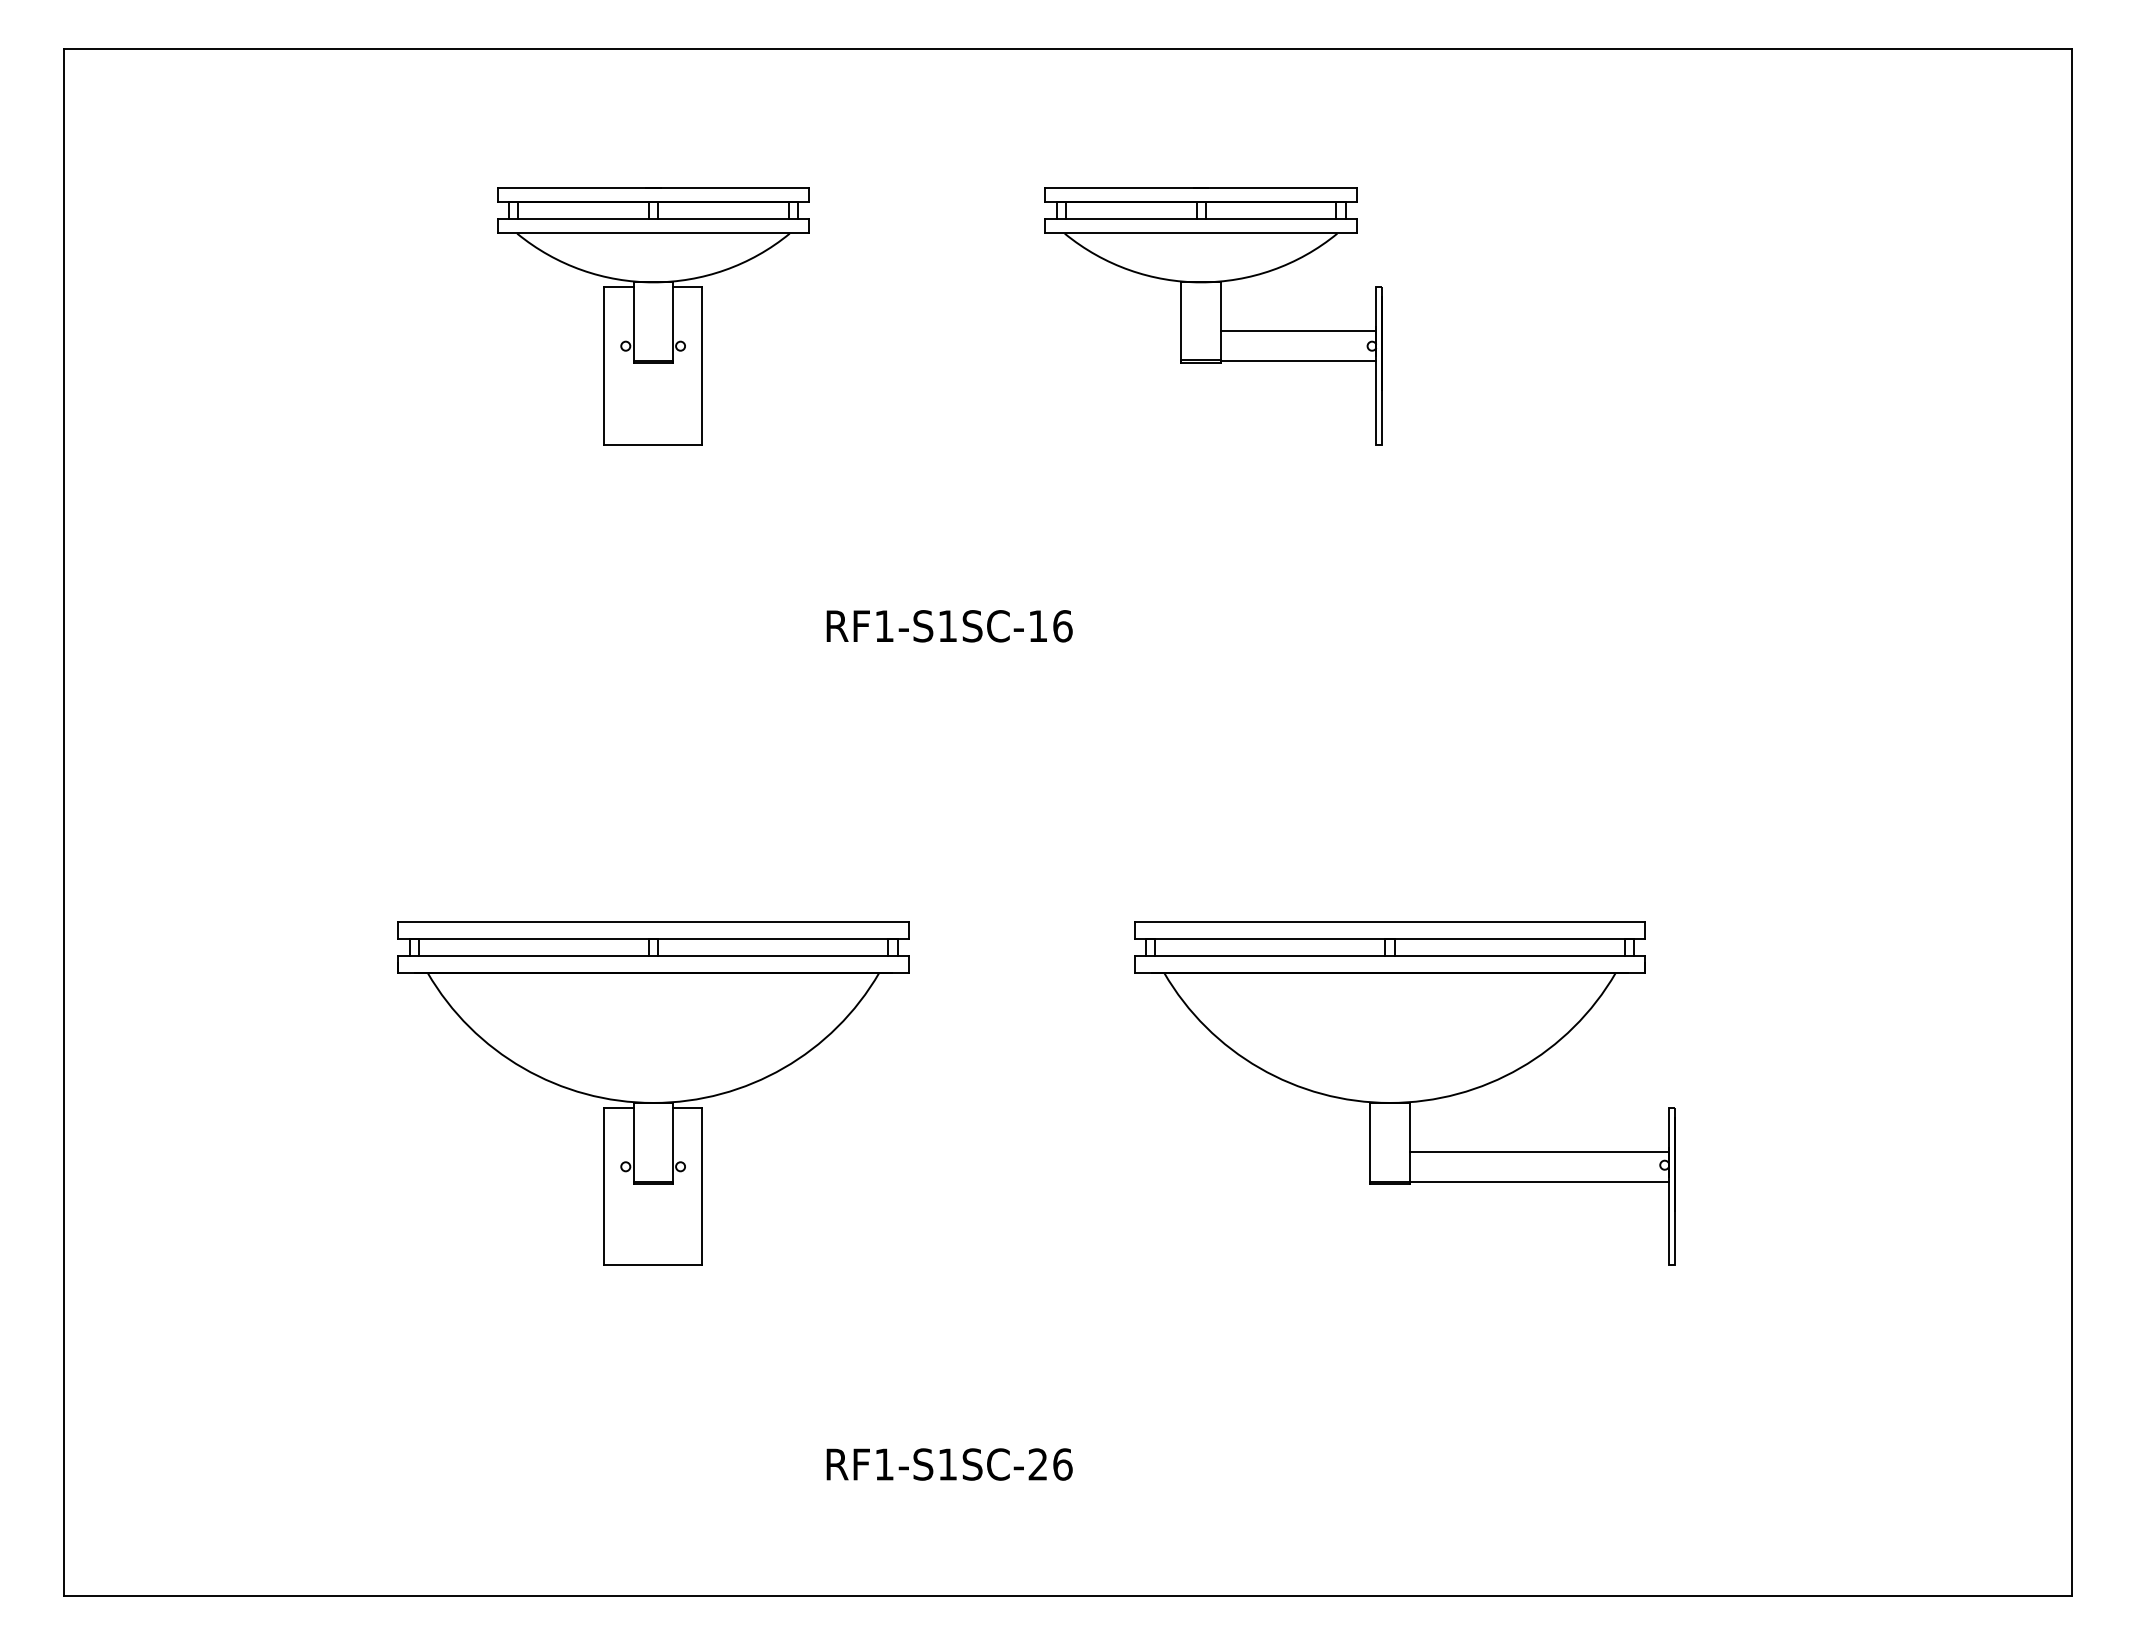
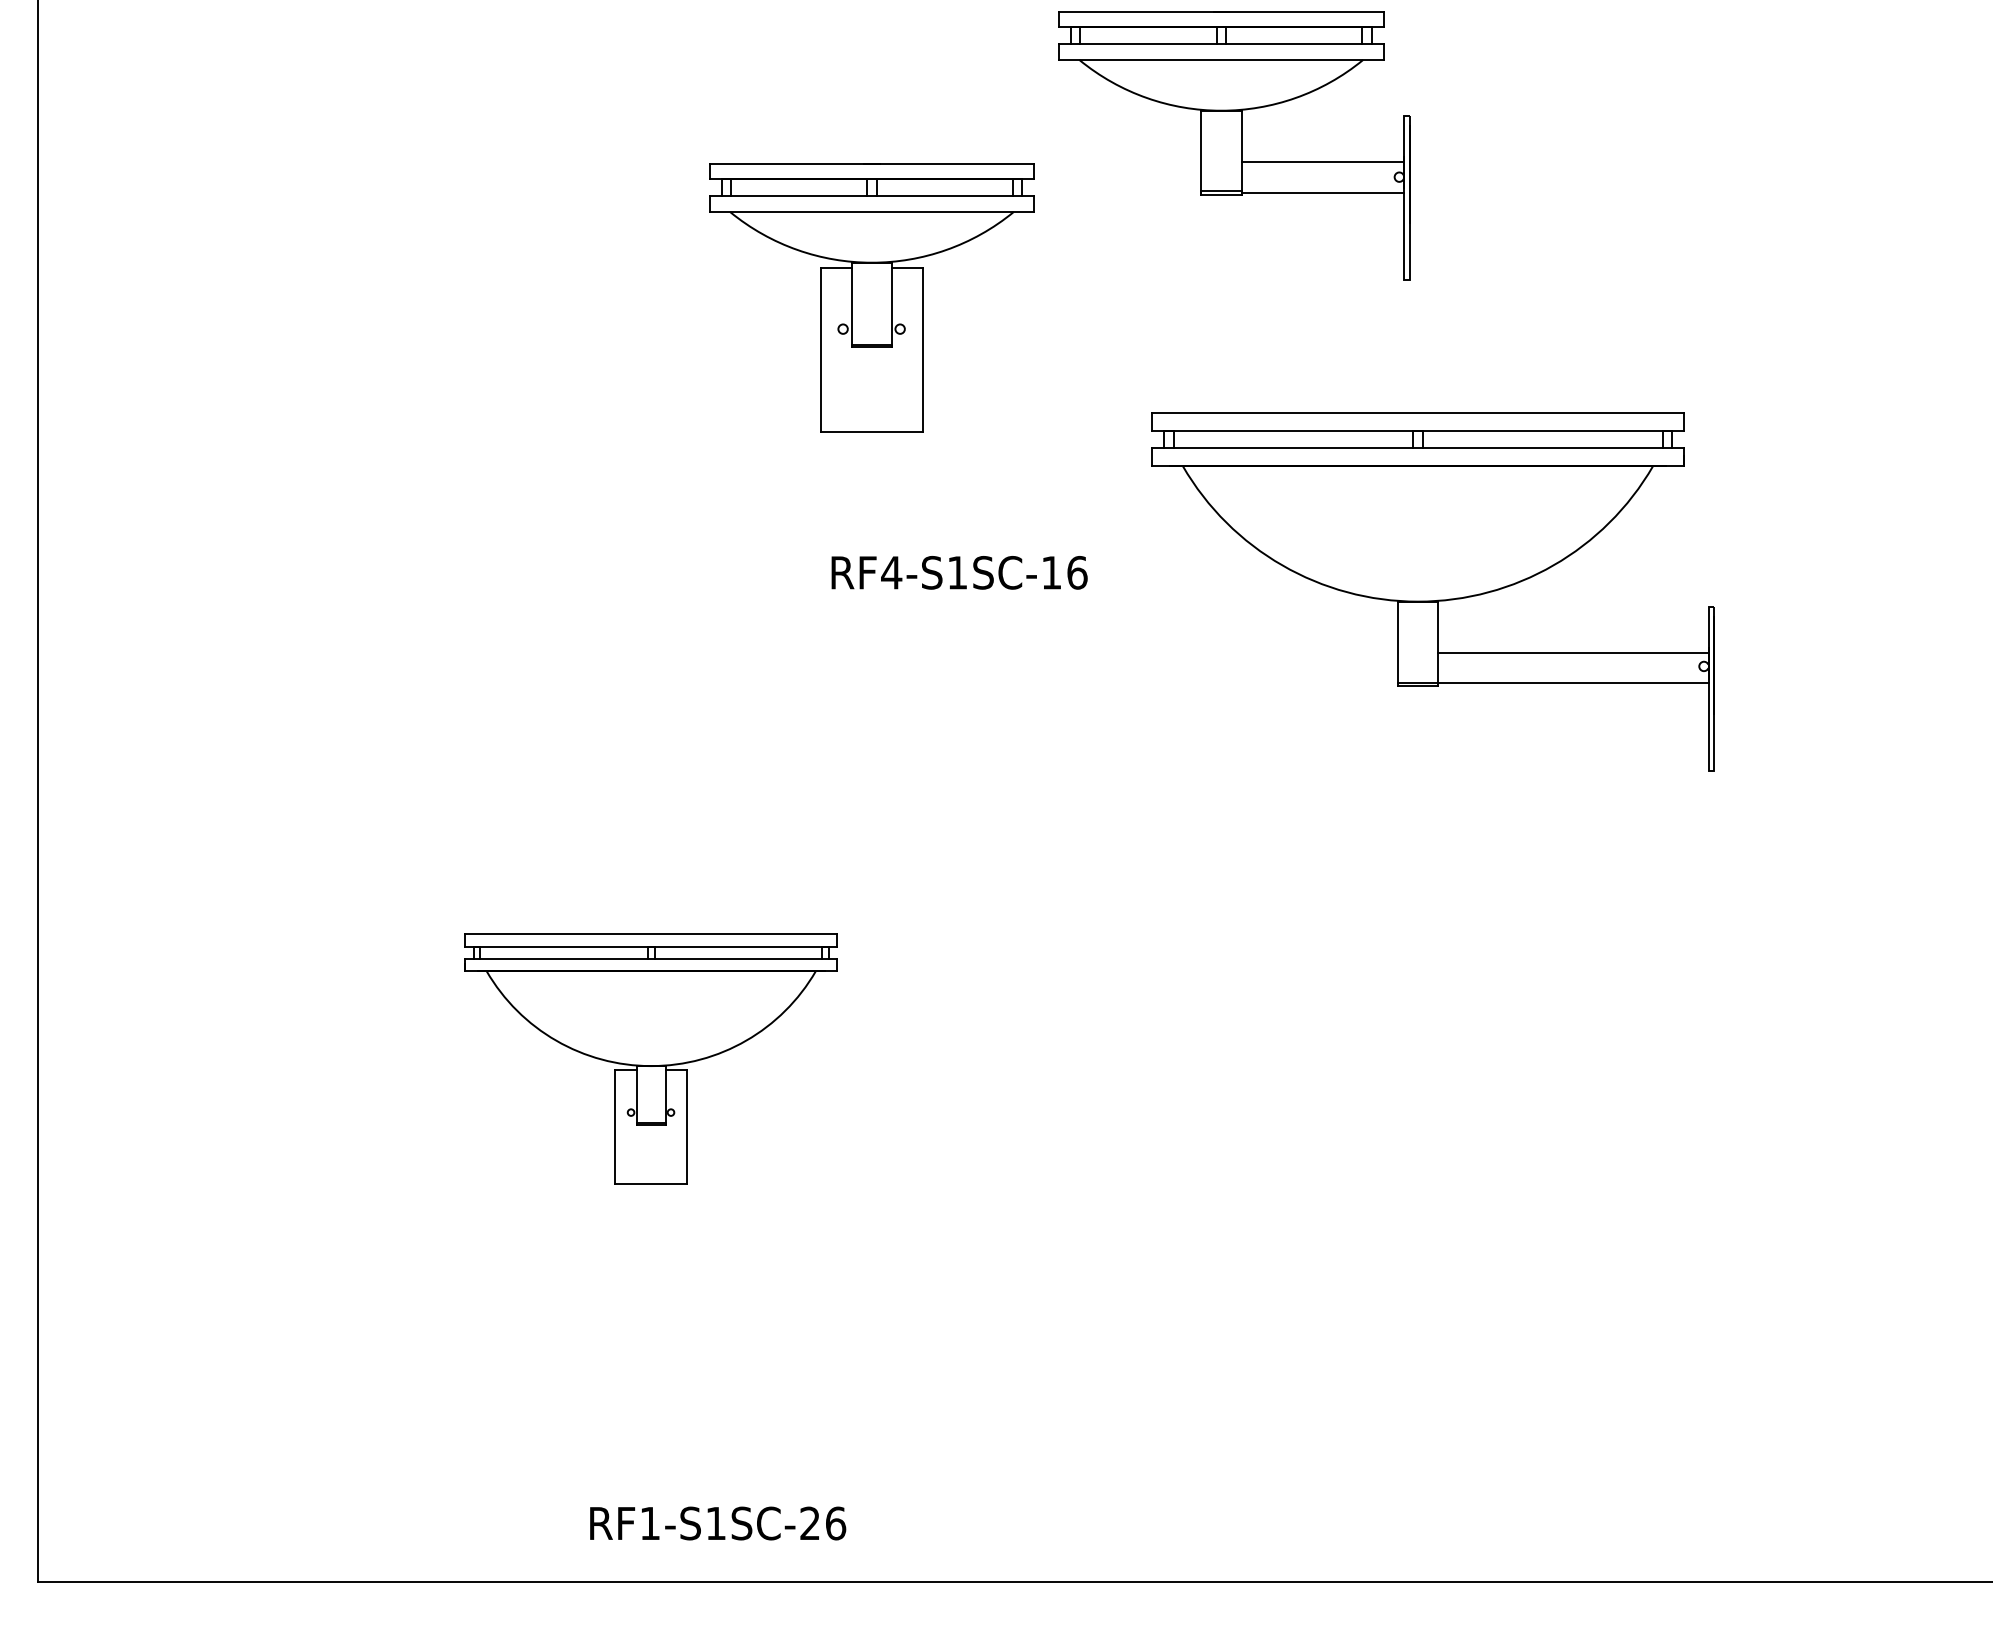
part: (653, 316) -> (871, 298), moved
part: (1213, 316) -> (1234, 146), moved
text: (884, 625) -> (891, 572), RF1-S1SC-16 -> RF4-S1SC-16
part: (653, 1093) -> (651, 1059), size x0.7
part: (1404, 1093) -> (1433, 591), moved
text: (949, 1464) -> (717, 1523), moved

